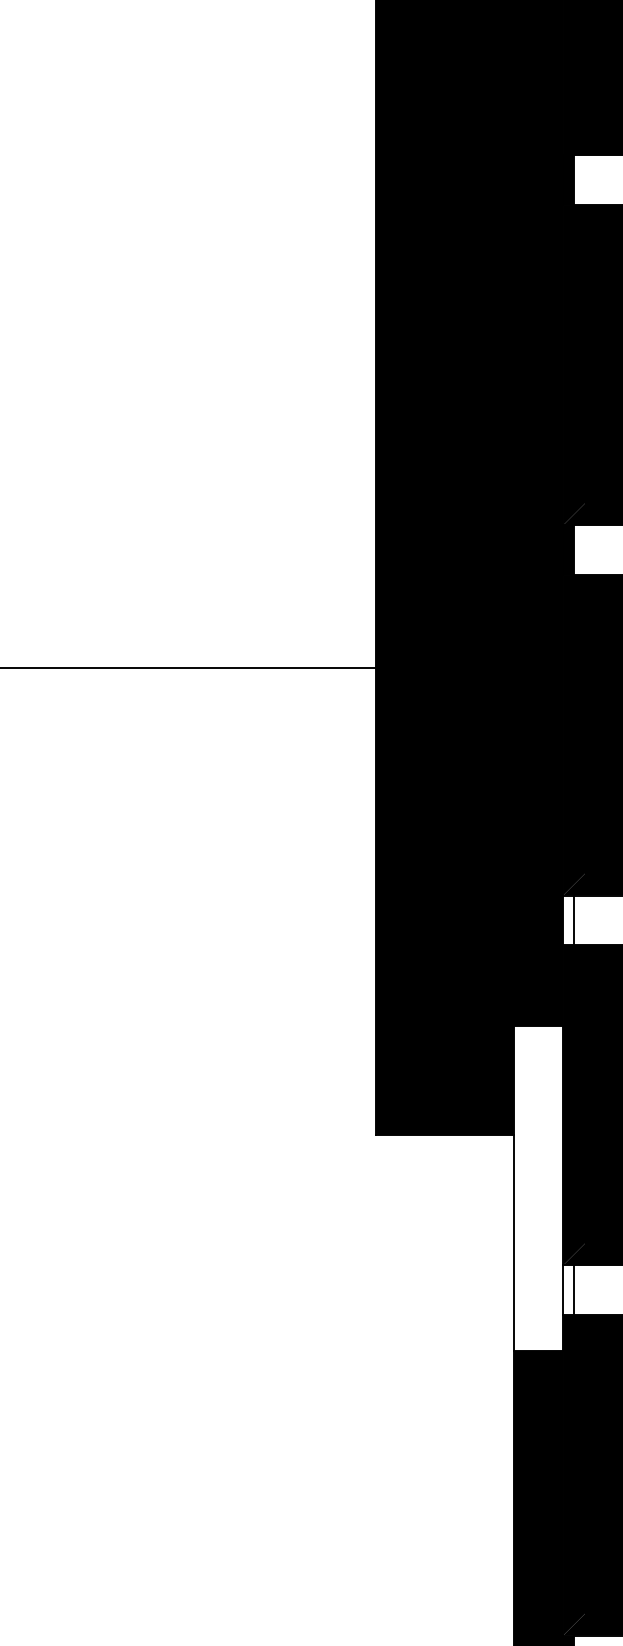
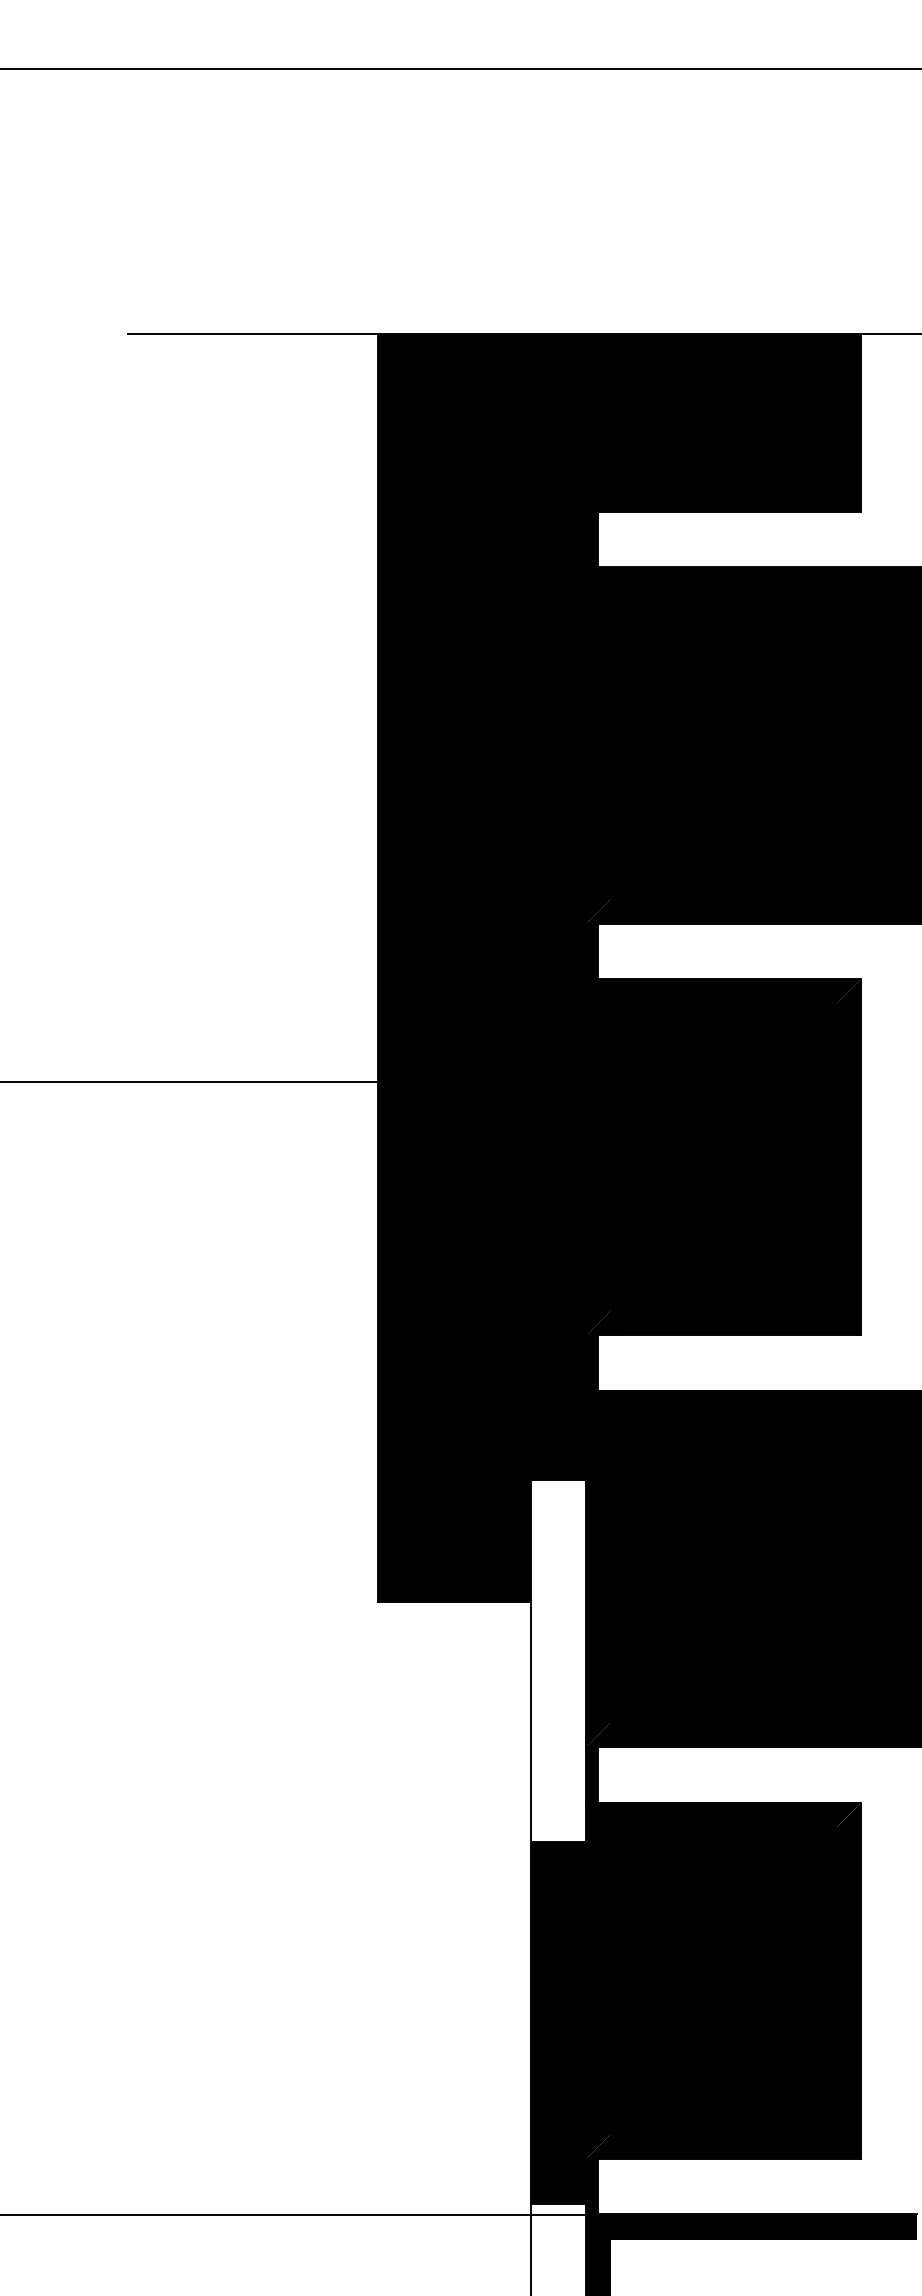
fill: (568, 919) -> (592, 1362), added
fill: (568, 1290) -> (592, 1774), added

